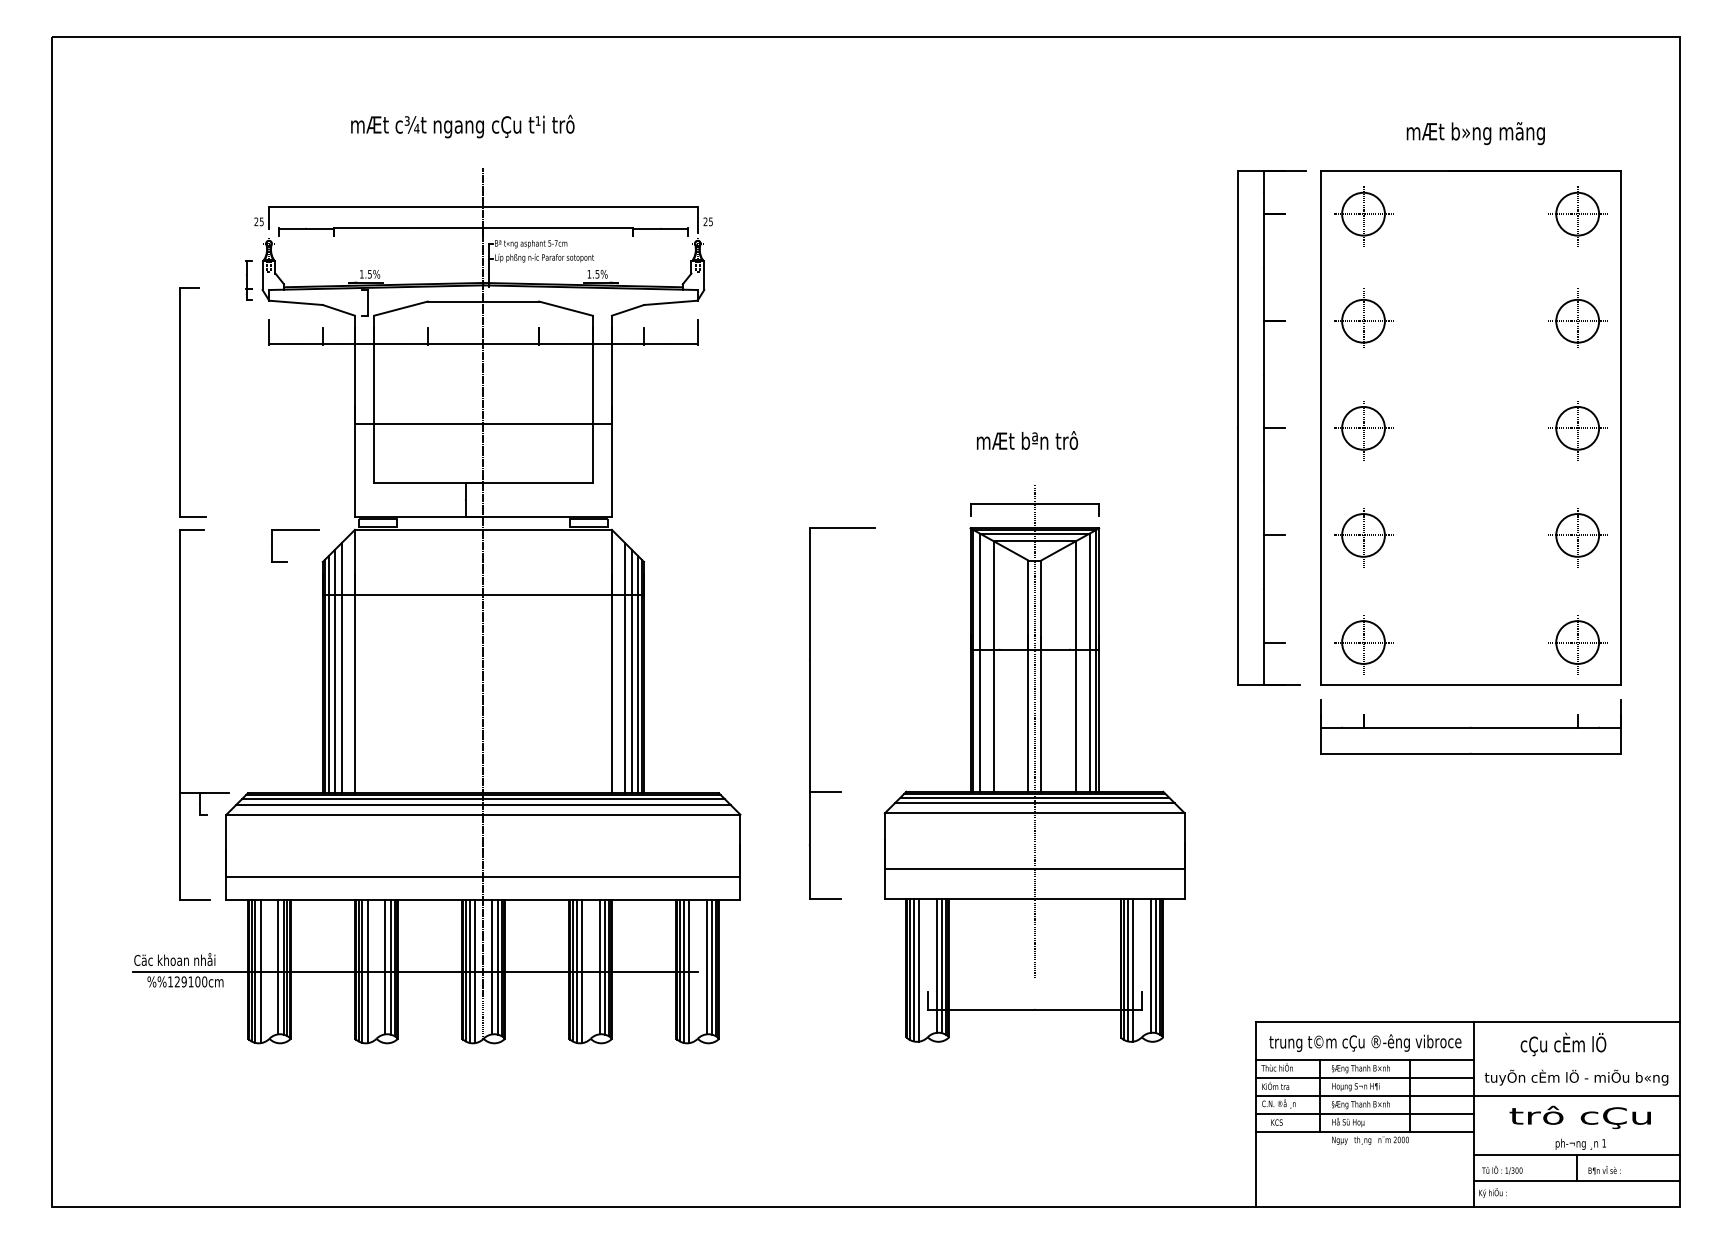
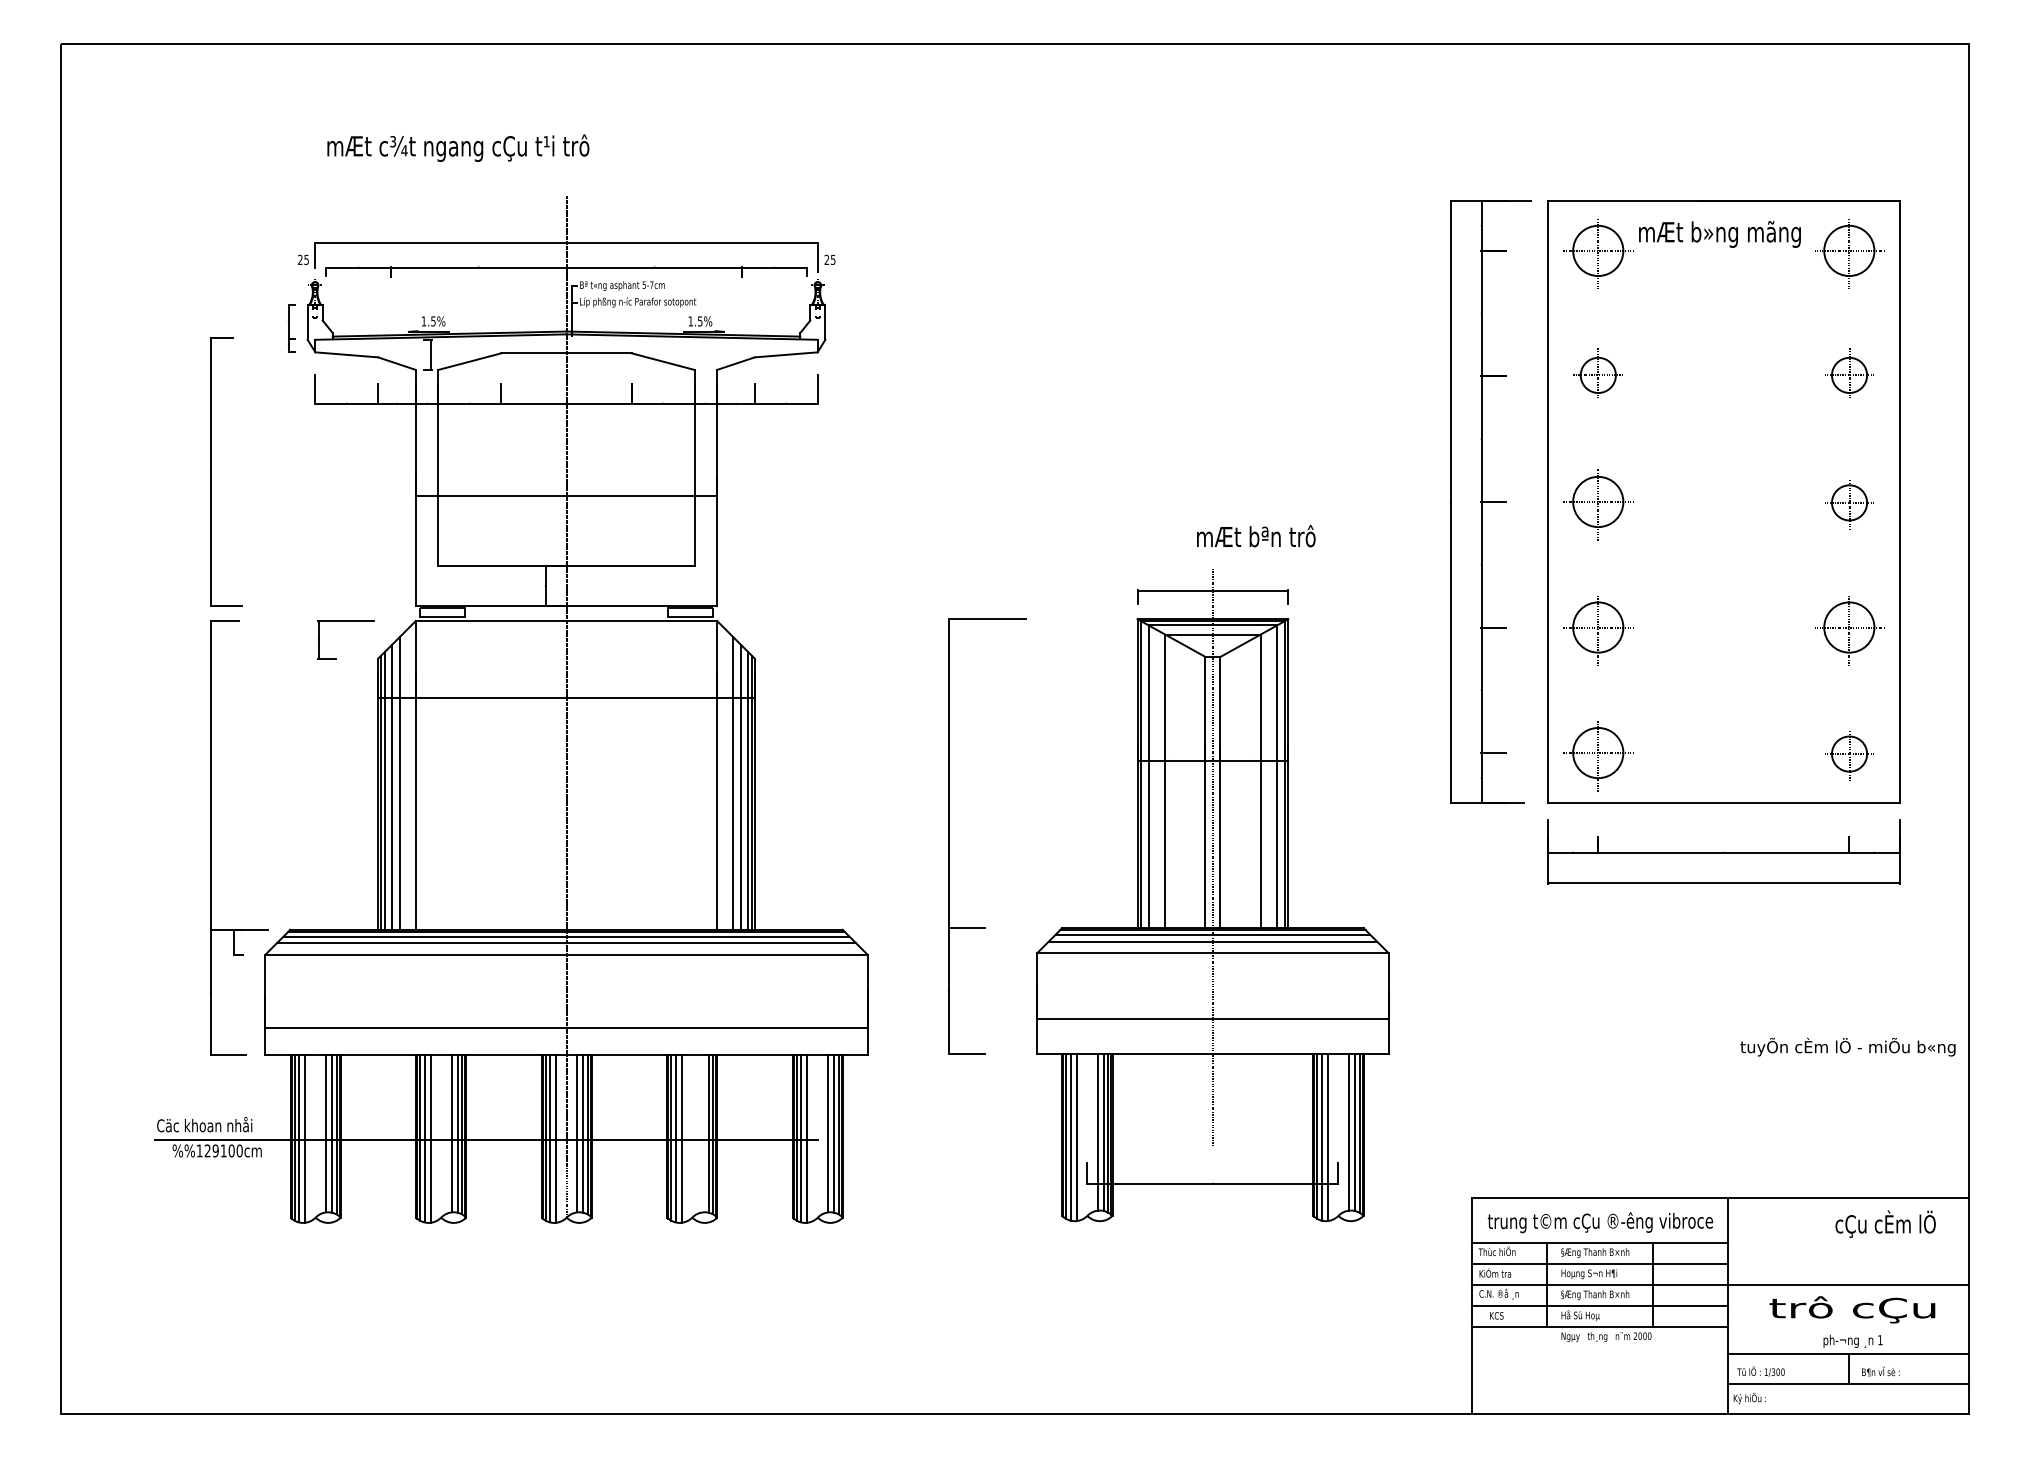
text: (462, 125) -> (458, 147), moved
text: (1475, 133) -> (1719, 234), moved
part: (1363, 317) -> (1598, 372), size x0.7
part: (1577, 317) -> (1849, 372), size x0.7
part: (1577, 430) -> (1849, 504), size x0.7
text: (1027, 440) -> (1256, 536), moved
part: (1577, 645) -> (1849, 756), size x0.7
line: (599, 967) -> (702, 1133), removed
text: (1563, 1043) -> (1885, 1223), moved
text: (1576, 1077) -> (1847, 1046), moved

